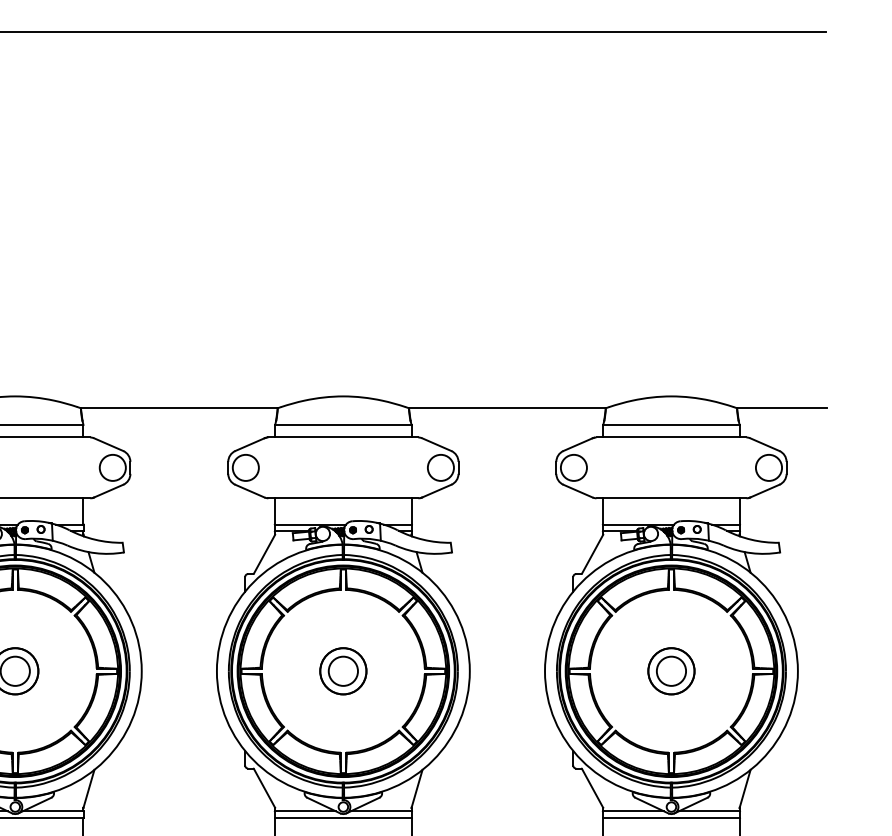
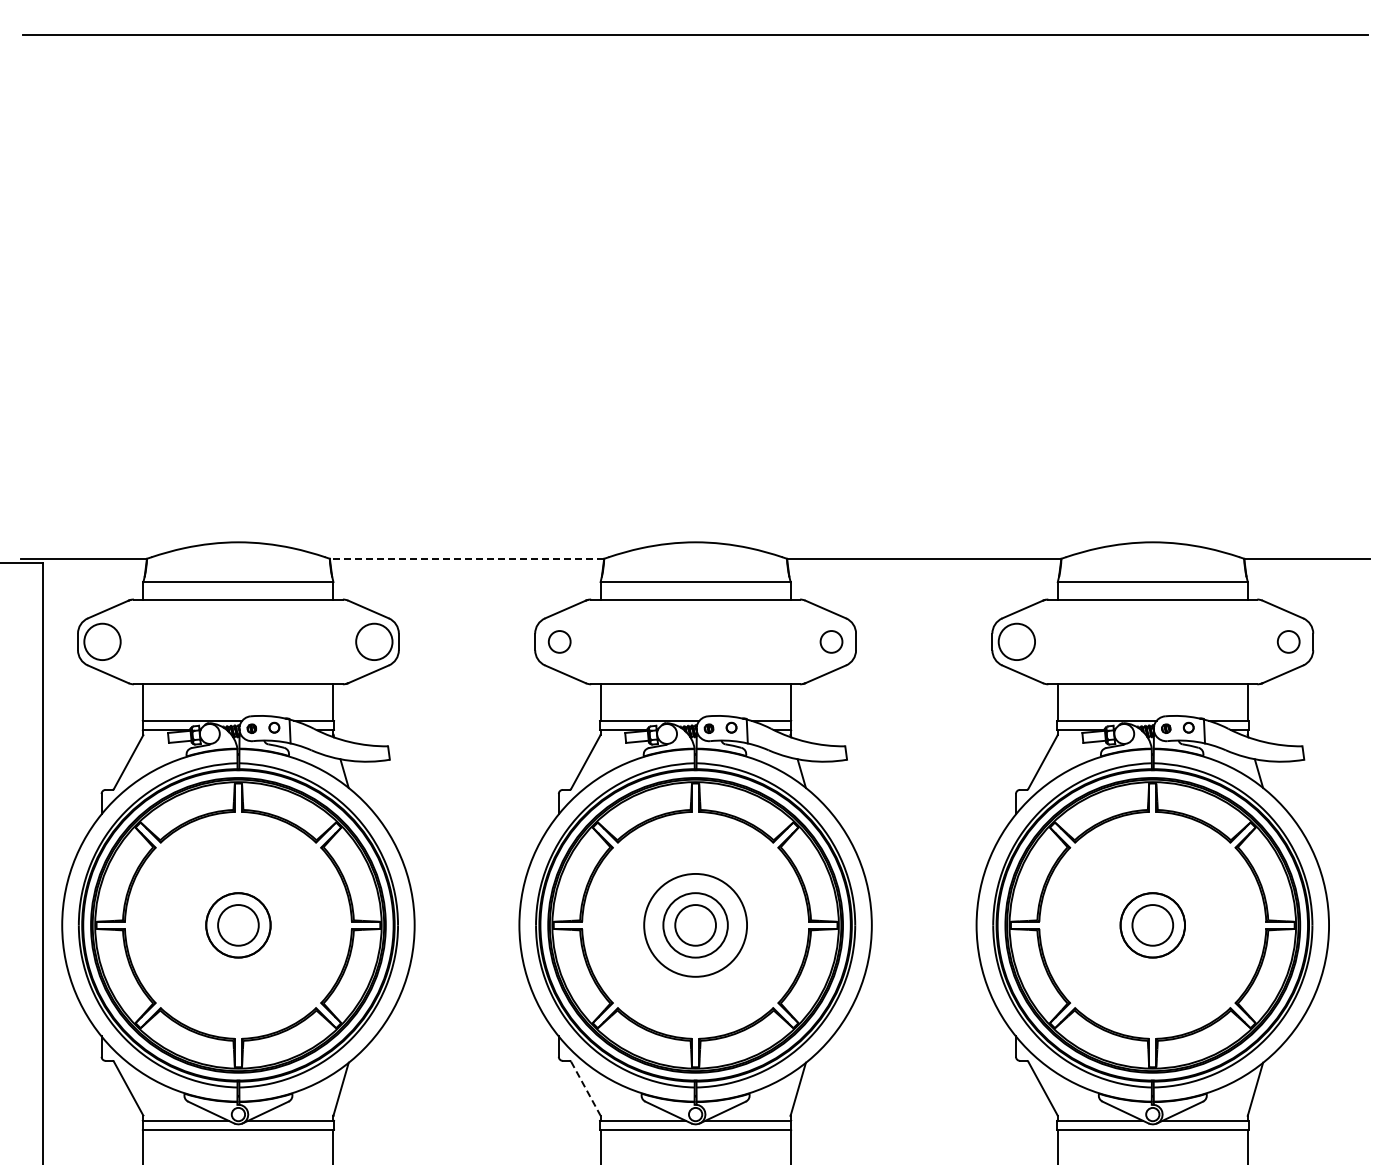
line: (178, 408) -> (466, 558), solid -> dashed
circle: (245, 467) -> (559, 641), size x0.6
circle: (440, 467) -> (831, 641), size x0.6
circle: (768, 467) -> (1288, 641), size x0.6
circle: (343, 671) -> (695, 925), size x1.6
line: (264, 788) -> (585, 1088), solid -> dashed

